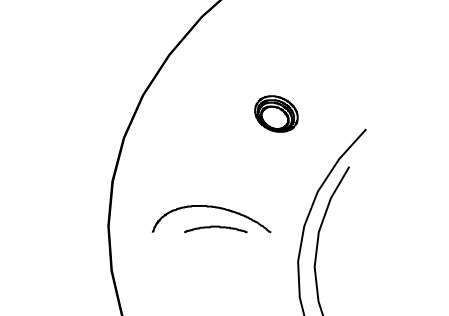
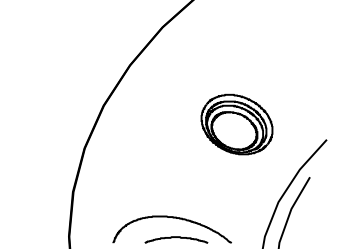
part: (276, 113) -> (237, 124), size x1.67

